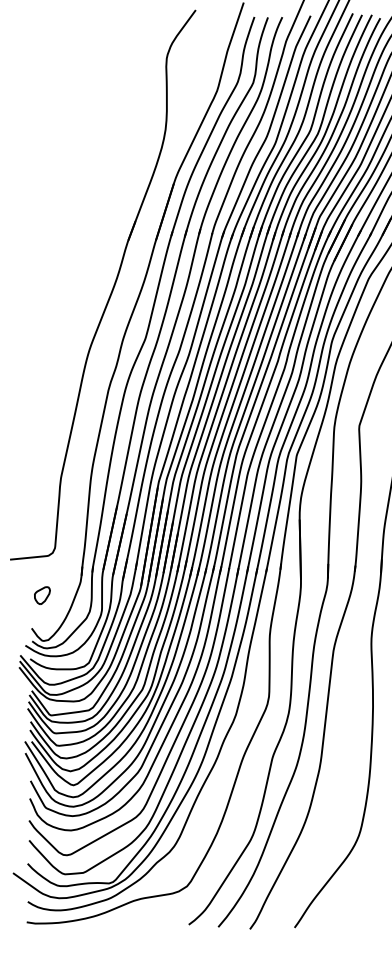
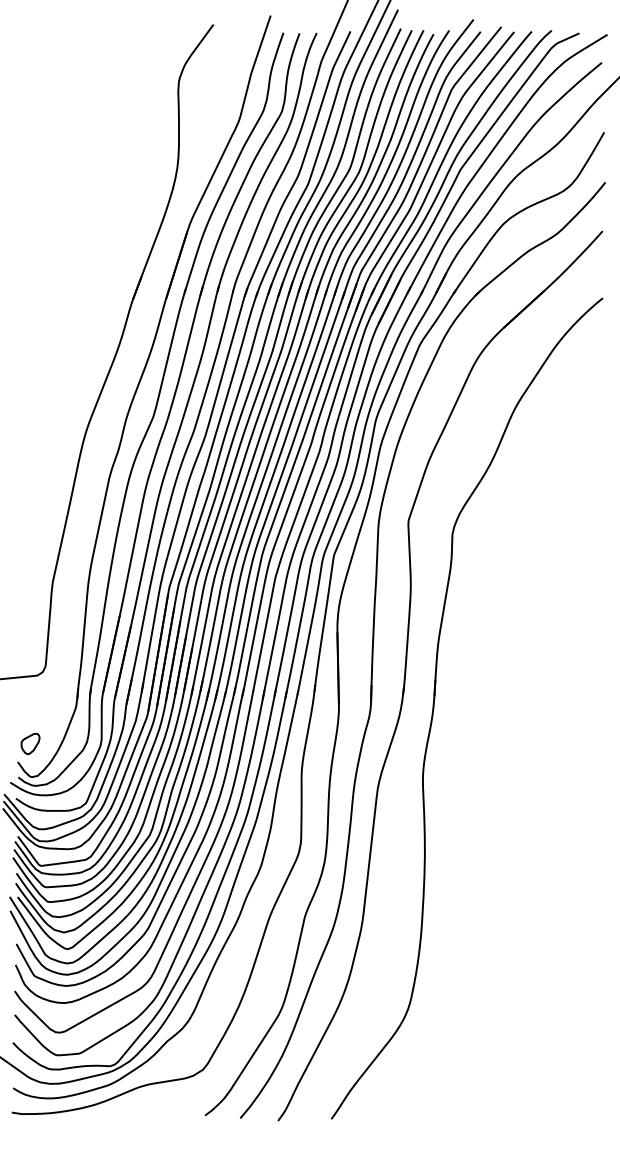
part: (42, 595) -> (30, 743), moved

